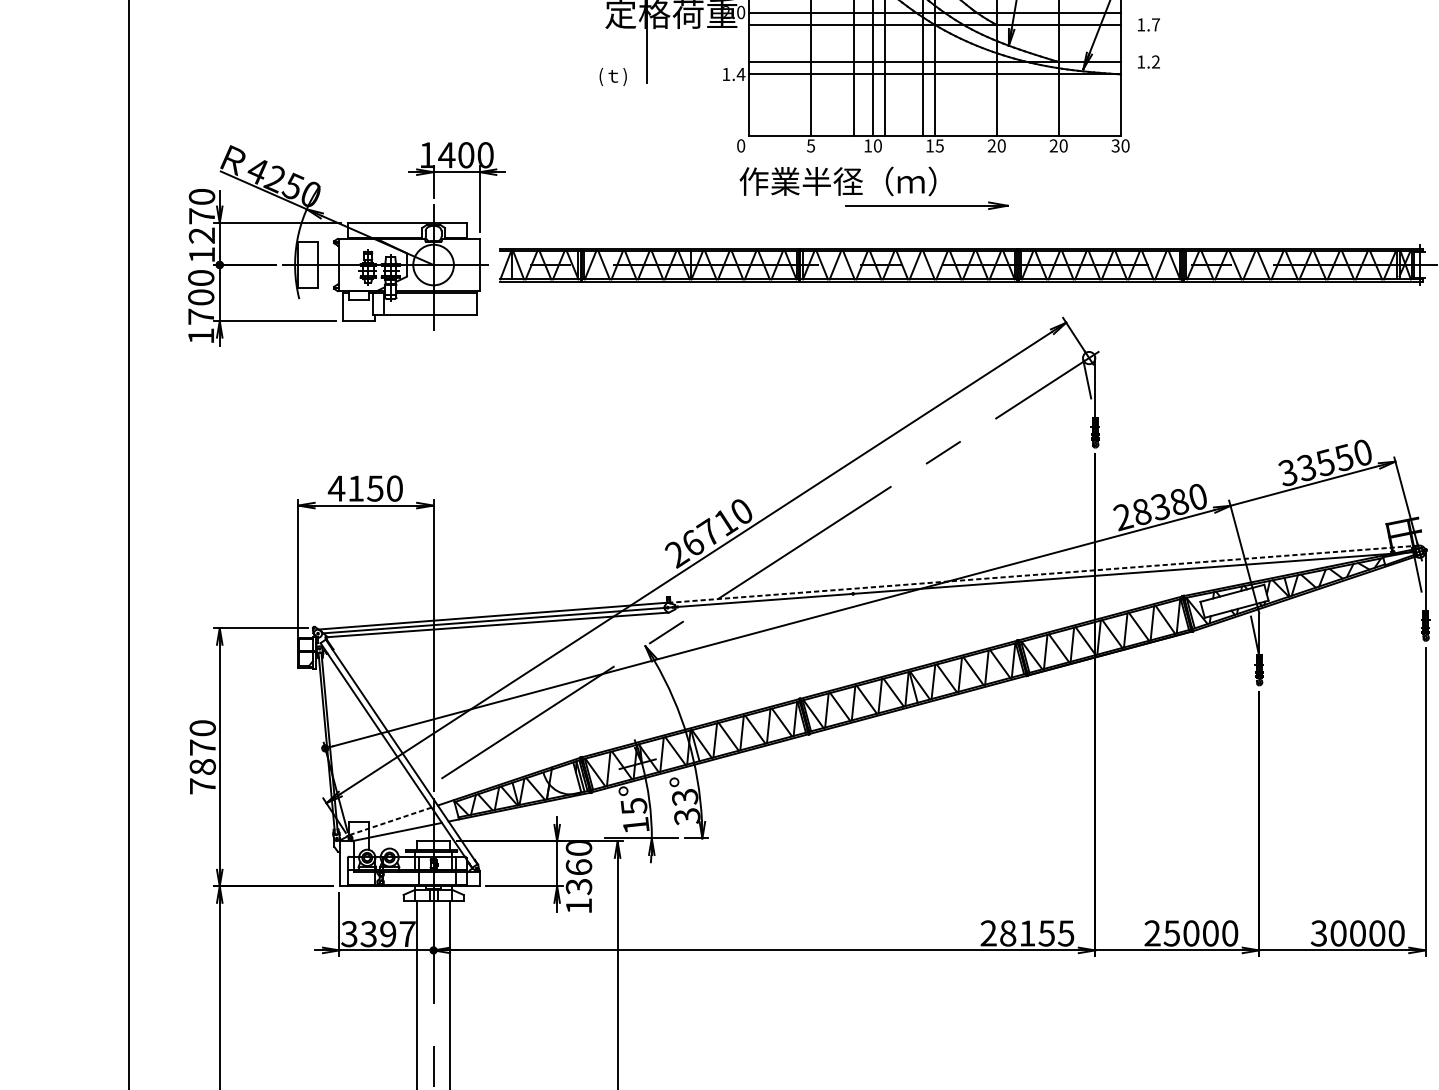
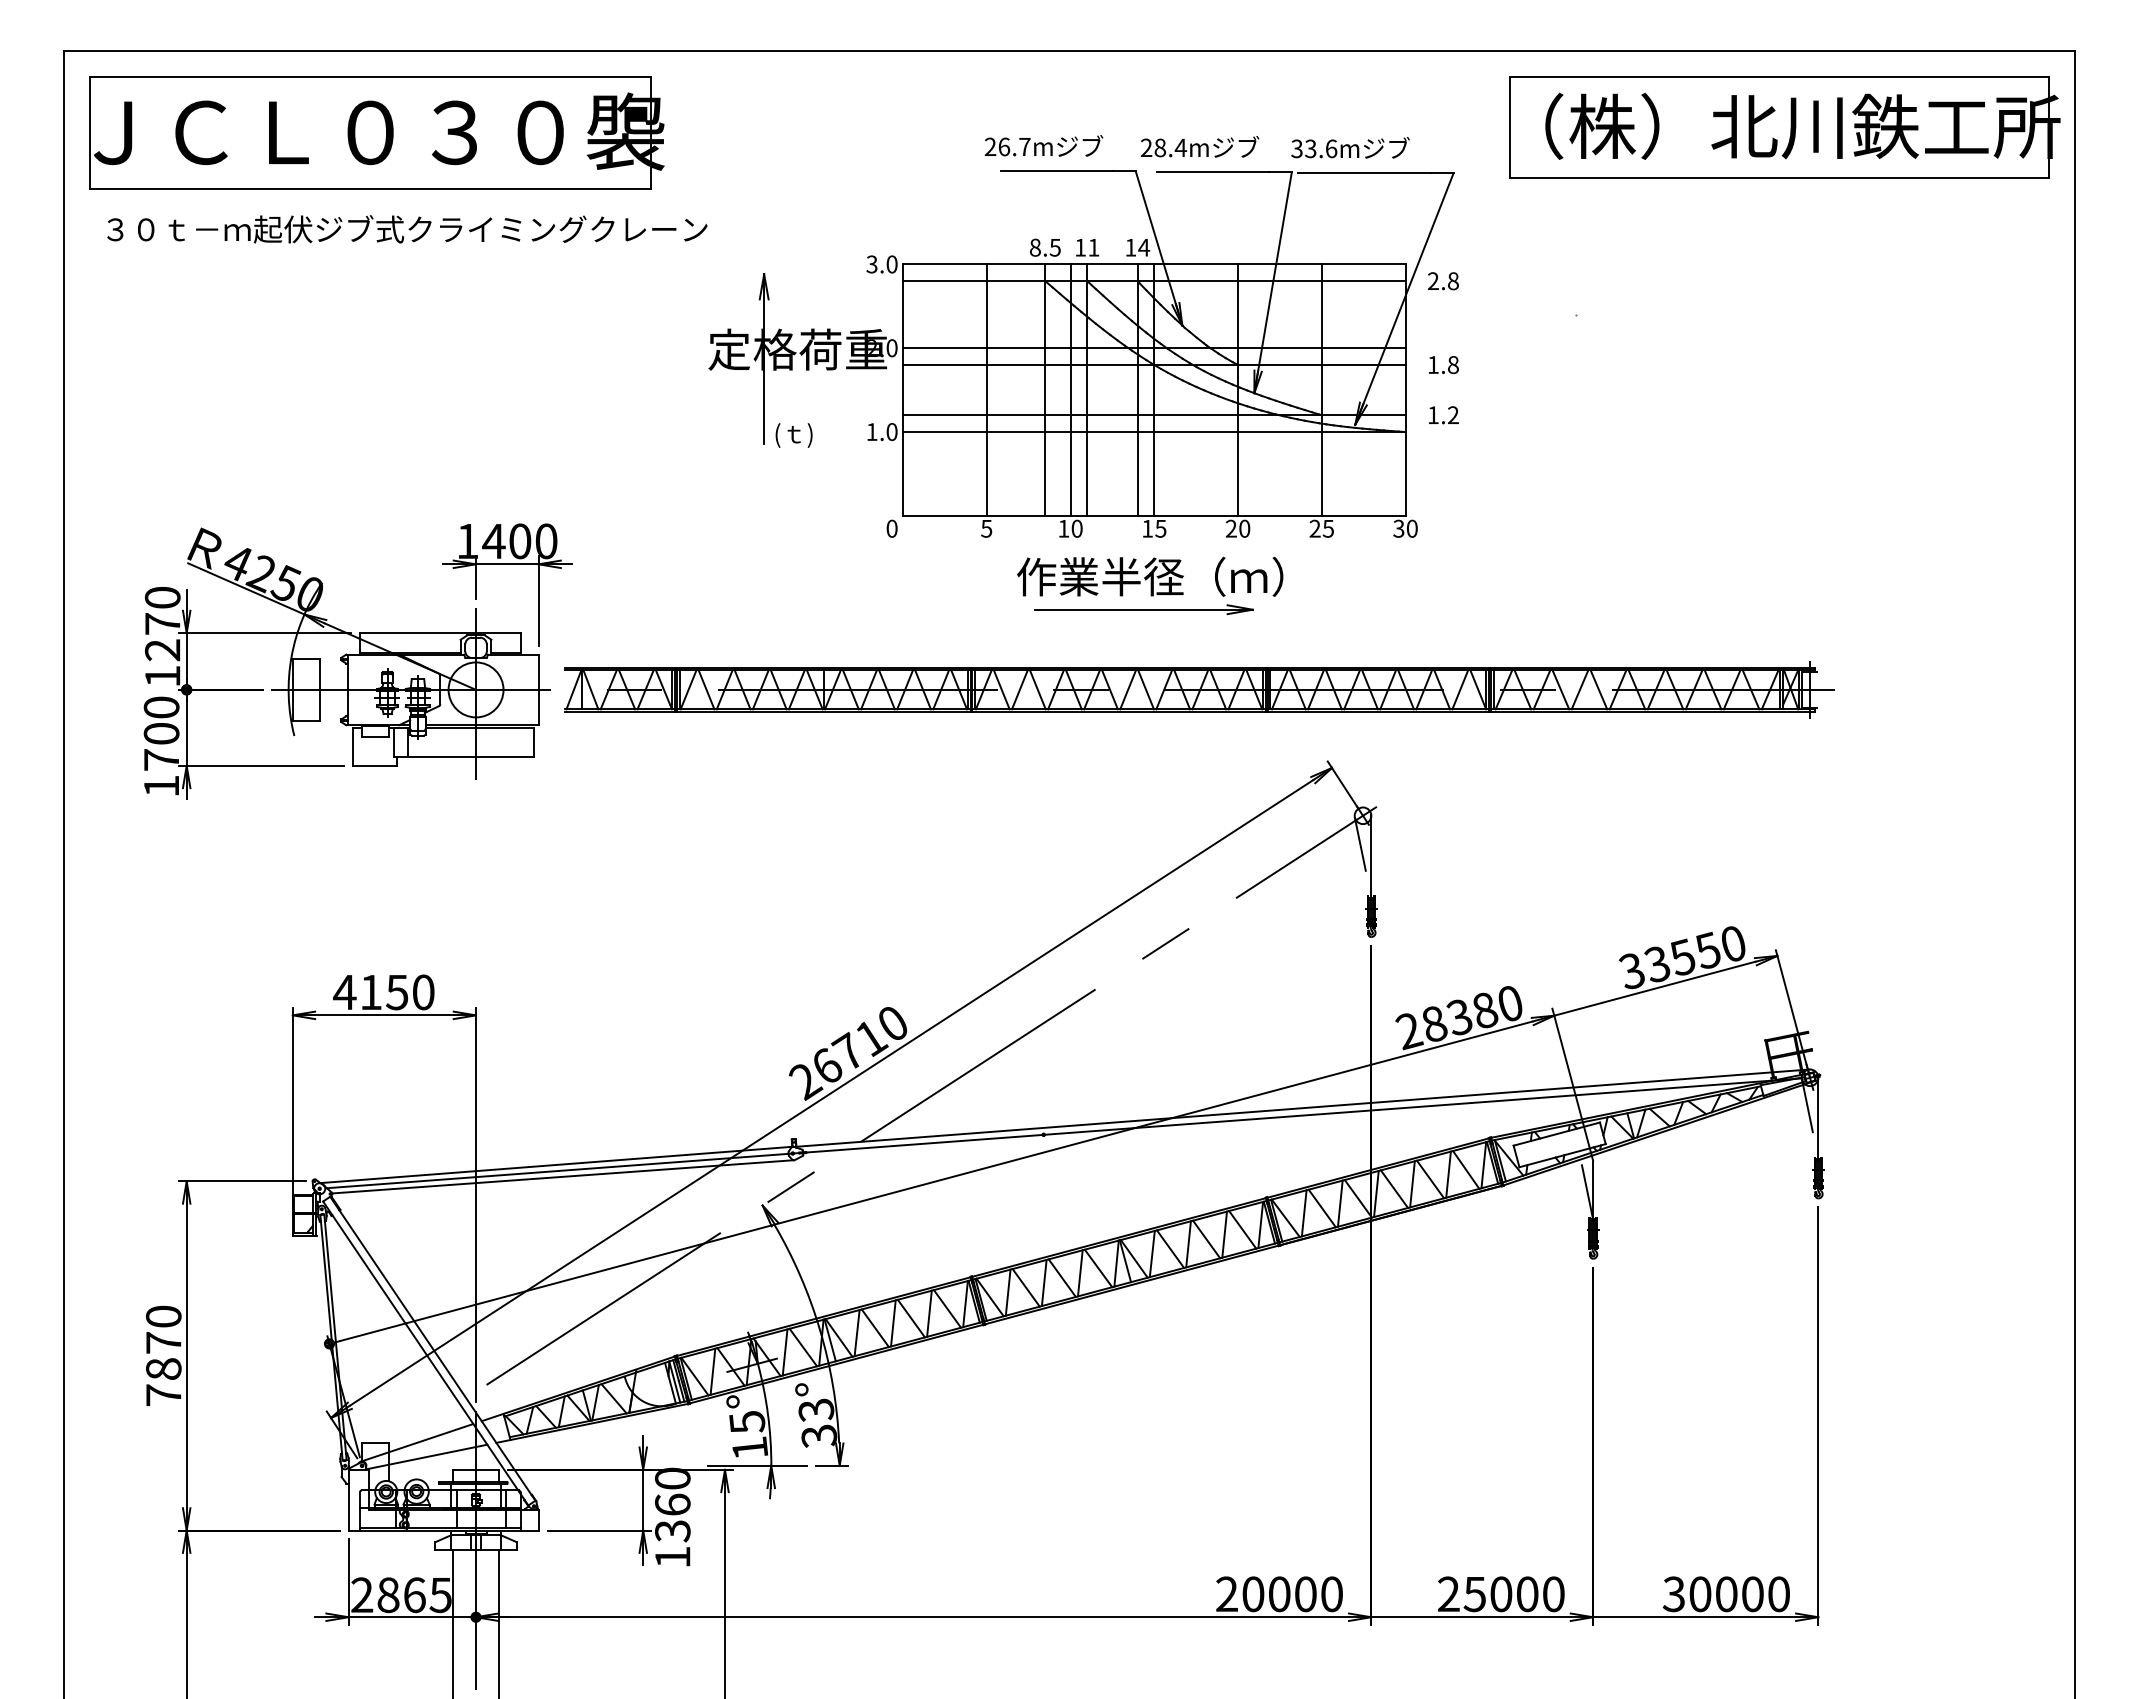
text: (1156, 25) -> (1453, 365), 1.7 -> 1.8
text: (741, 74) -> (892, 432), 1.4 -> 1.0
text: (612, 76) -> (793, 435), moved
text: (1062, 145) -> (1327, 528), 20 -> 25
text: (838, 181) -> (1150, 576), moved
line: (1042, 574) -> (1300, 1108), dashed -> solid
line: (389, 821) -> (416, 1442), dashed -> solid
text: (1037, 933) -> (1292, 1594), 28155 -> 20000
text: (377, 934) -> (400, 1595), 3397 -> 2865

